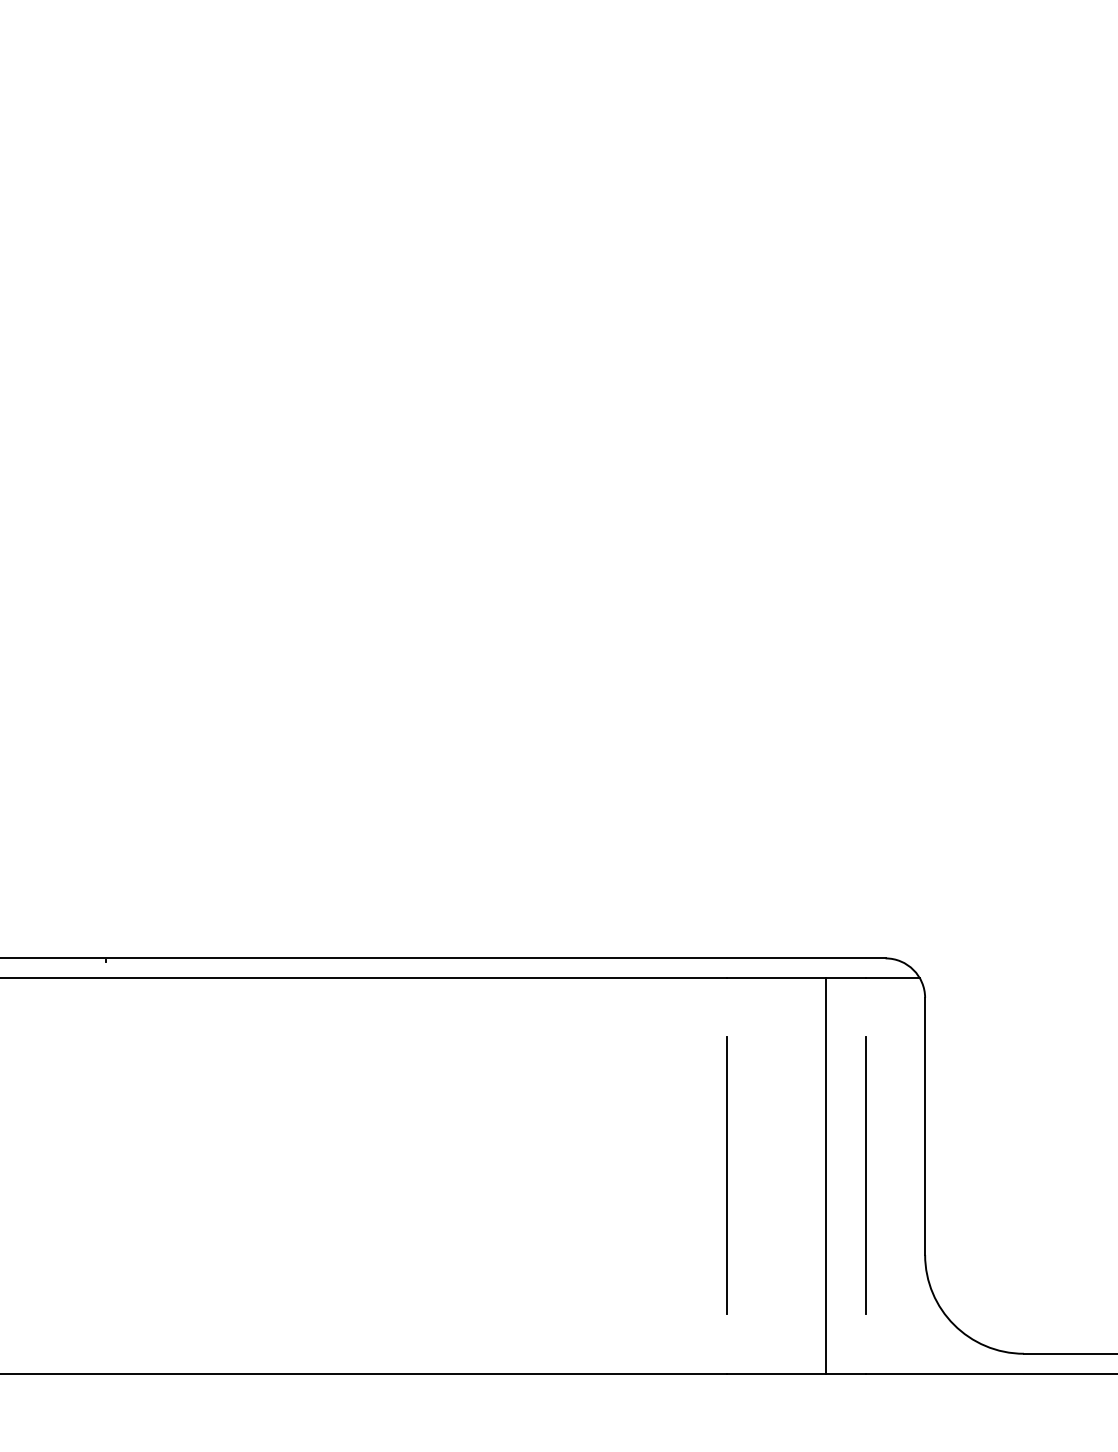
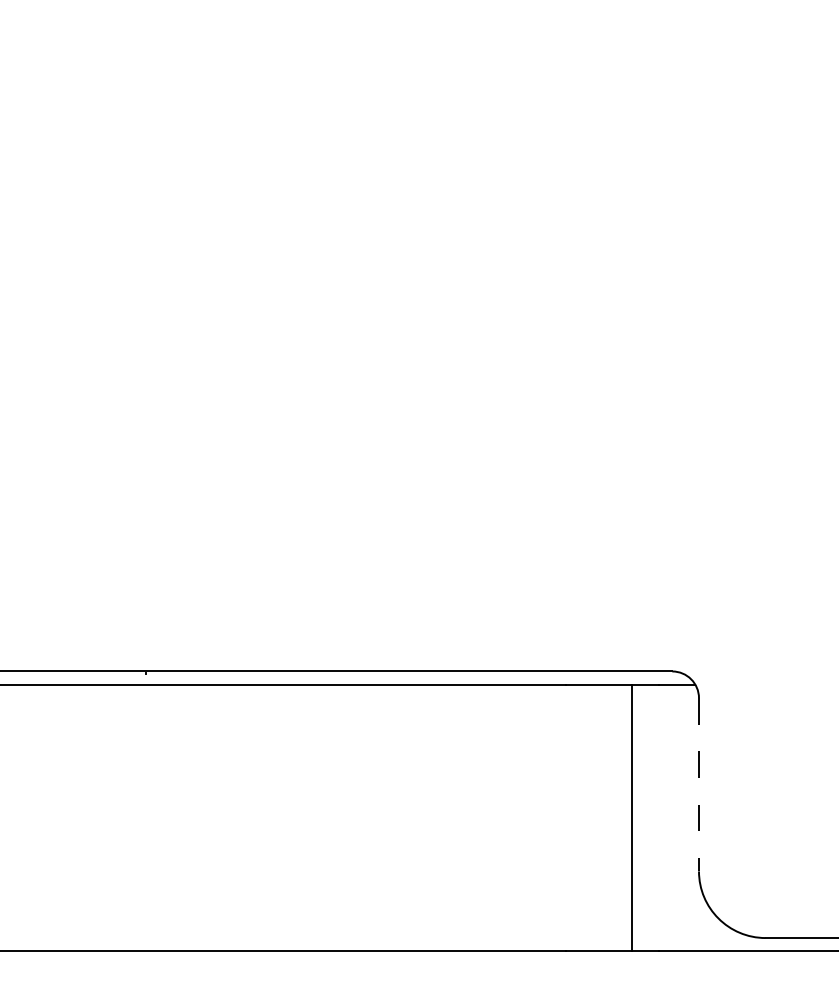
line: (924, 1126) -> (698, 784), solid -> dashed
line: (727, 1174) -> (565, 817), removed
line: (866, 1174) -> (659, 817), removed

